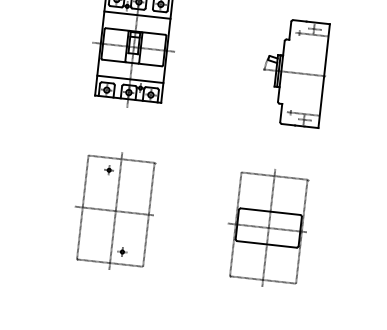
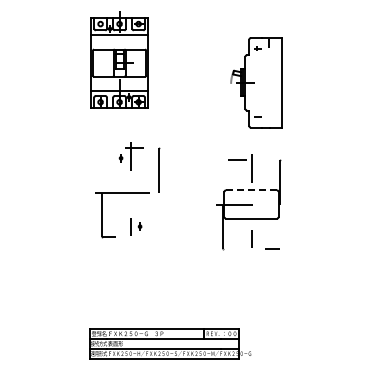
part: (294, 72) -> (256, 82), moved
part: (112, 208) -> (127, 190), moved
line: (270, 211) -> (251, 190), solid -> dashed

